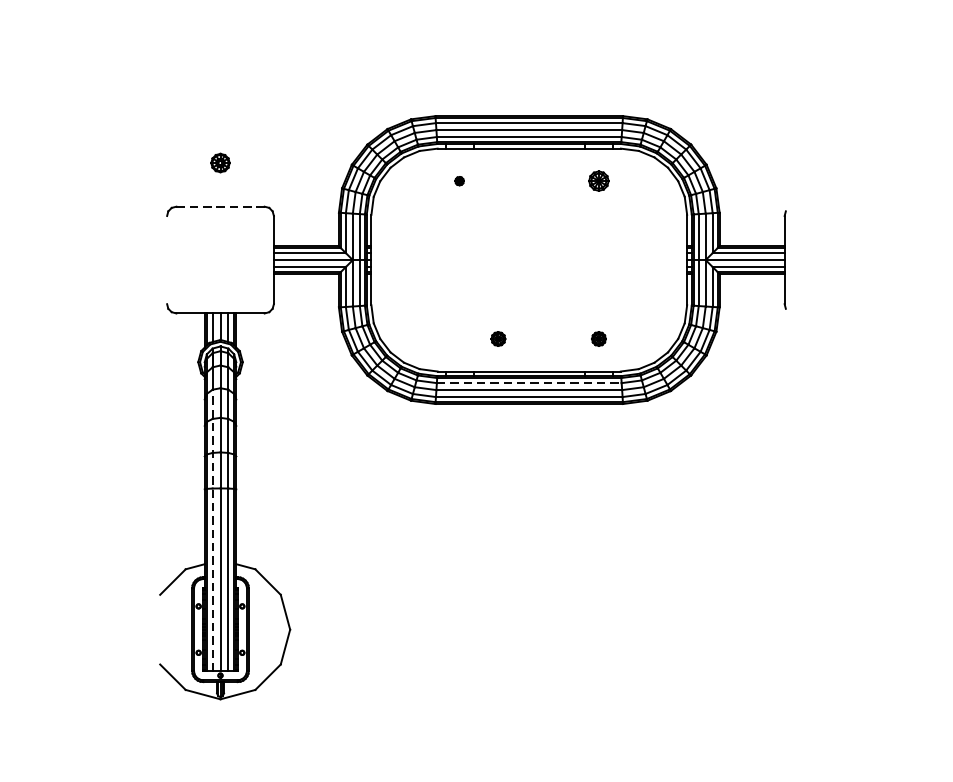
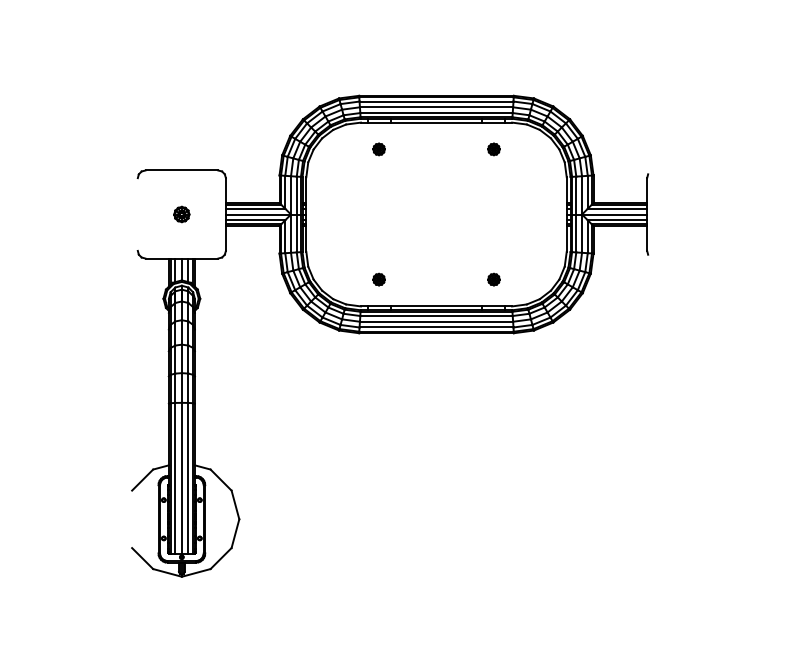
part: (220, 163) -> (181, 214), moved
part: (458, 181) -> (378, 149), size x1.67
part: (598, 181) -> (493, 149), size x0.71
line: (221, 206) -> (182, 170), dashed -> solid
part: (497, 338) -> (378, 279), moved
line: (530, 383) -> (437, 316), dashed -> solid
line: (212, 530) -> (175, 437), dashed -> solid

